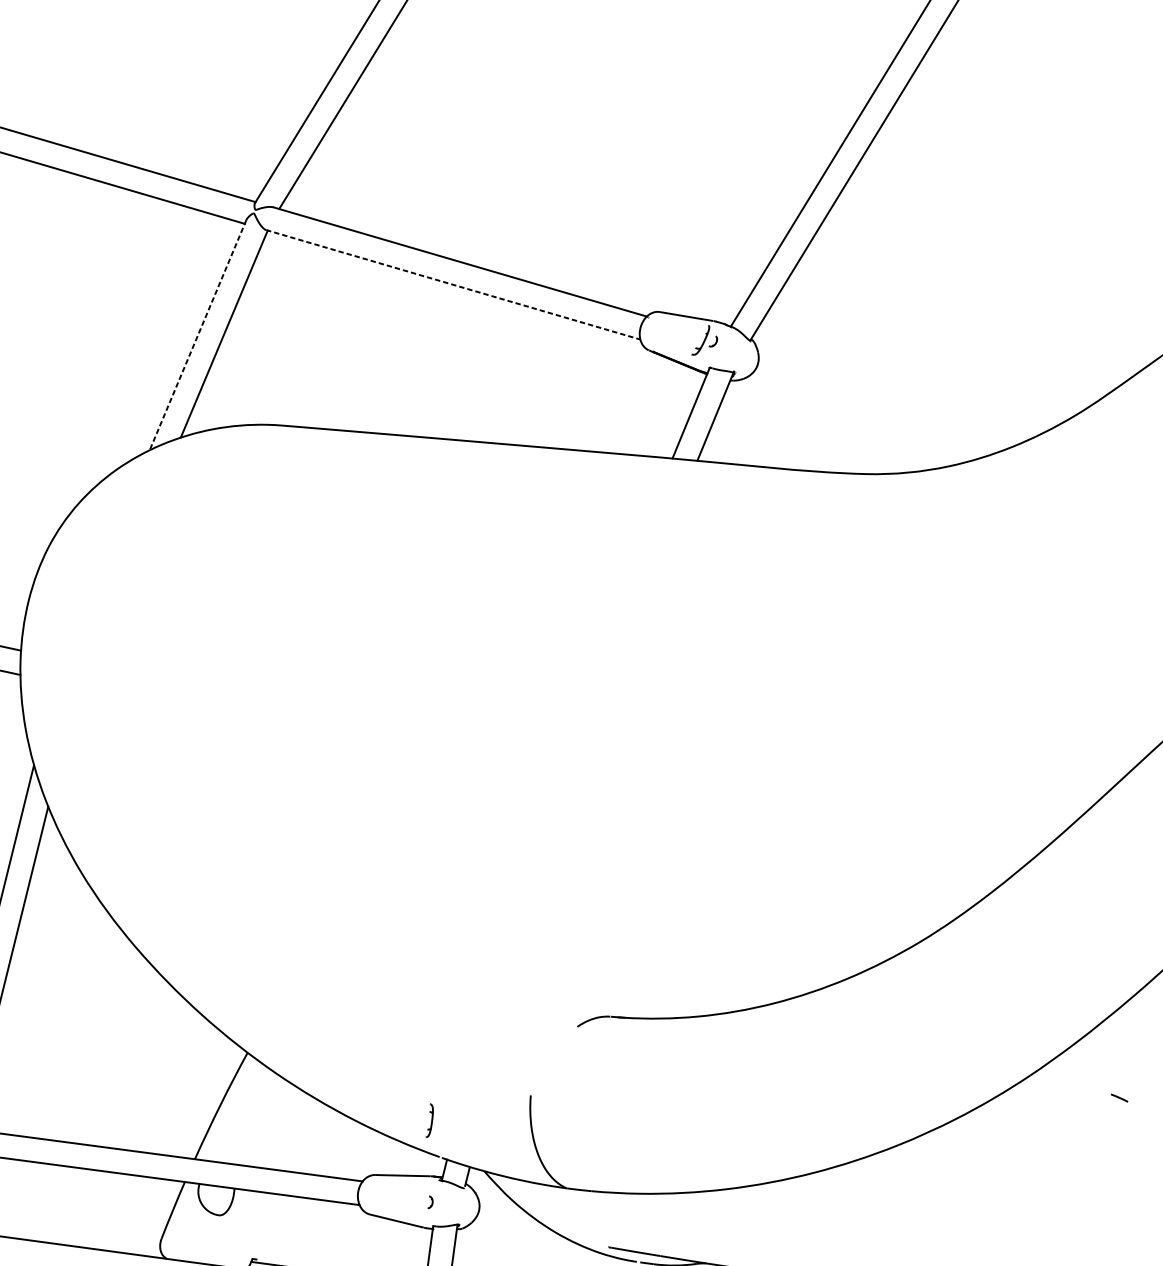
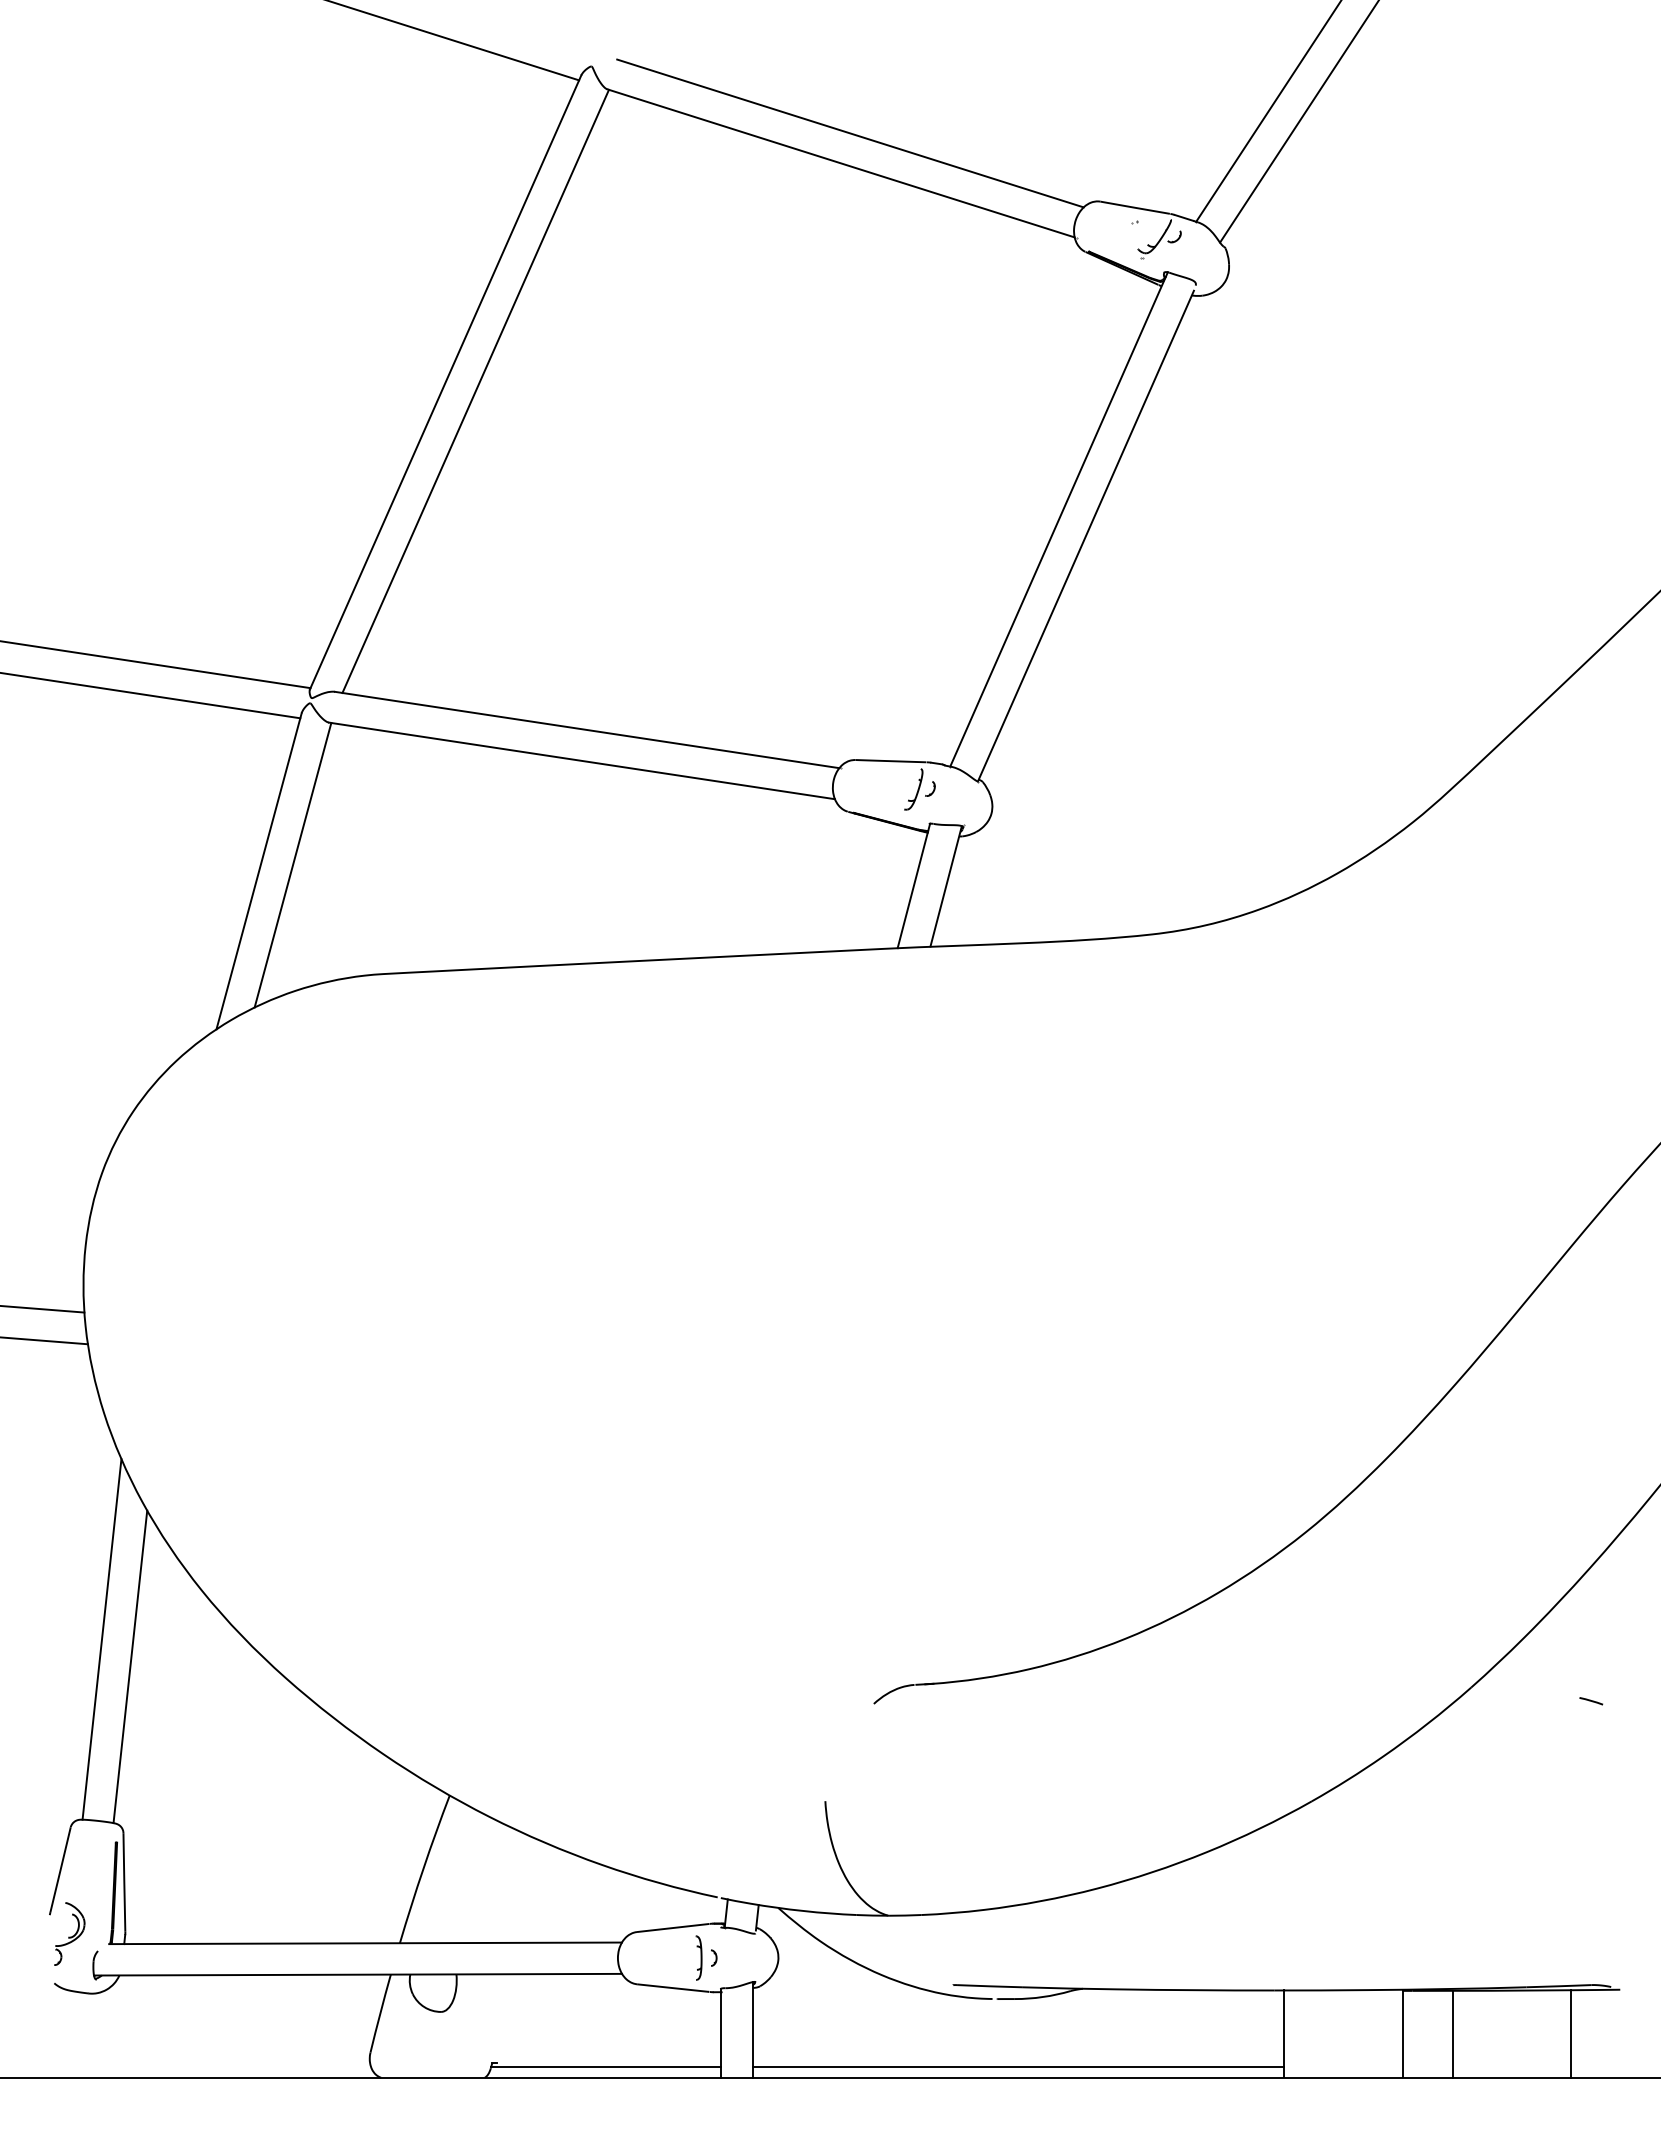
line: (453, 284) -> (582, 760), dashed -> solid
line: (198, 335) -> (259, 871), dashed -> solid
part: (429, 1120) -> (698, 1957), moved

